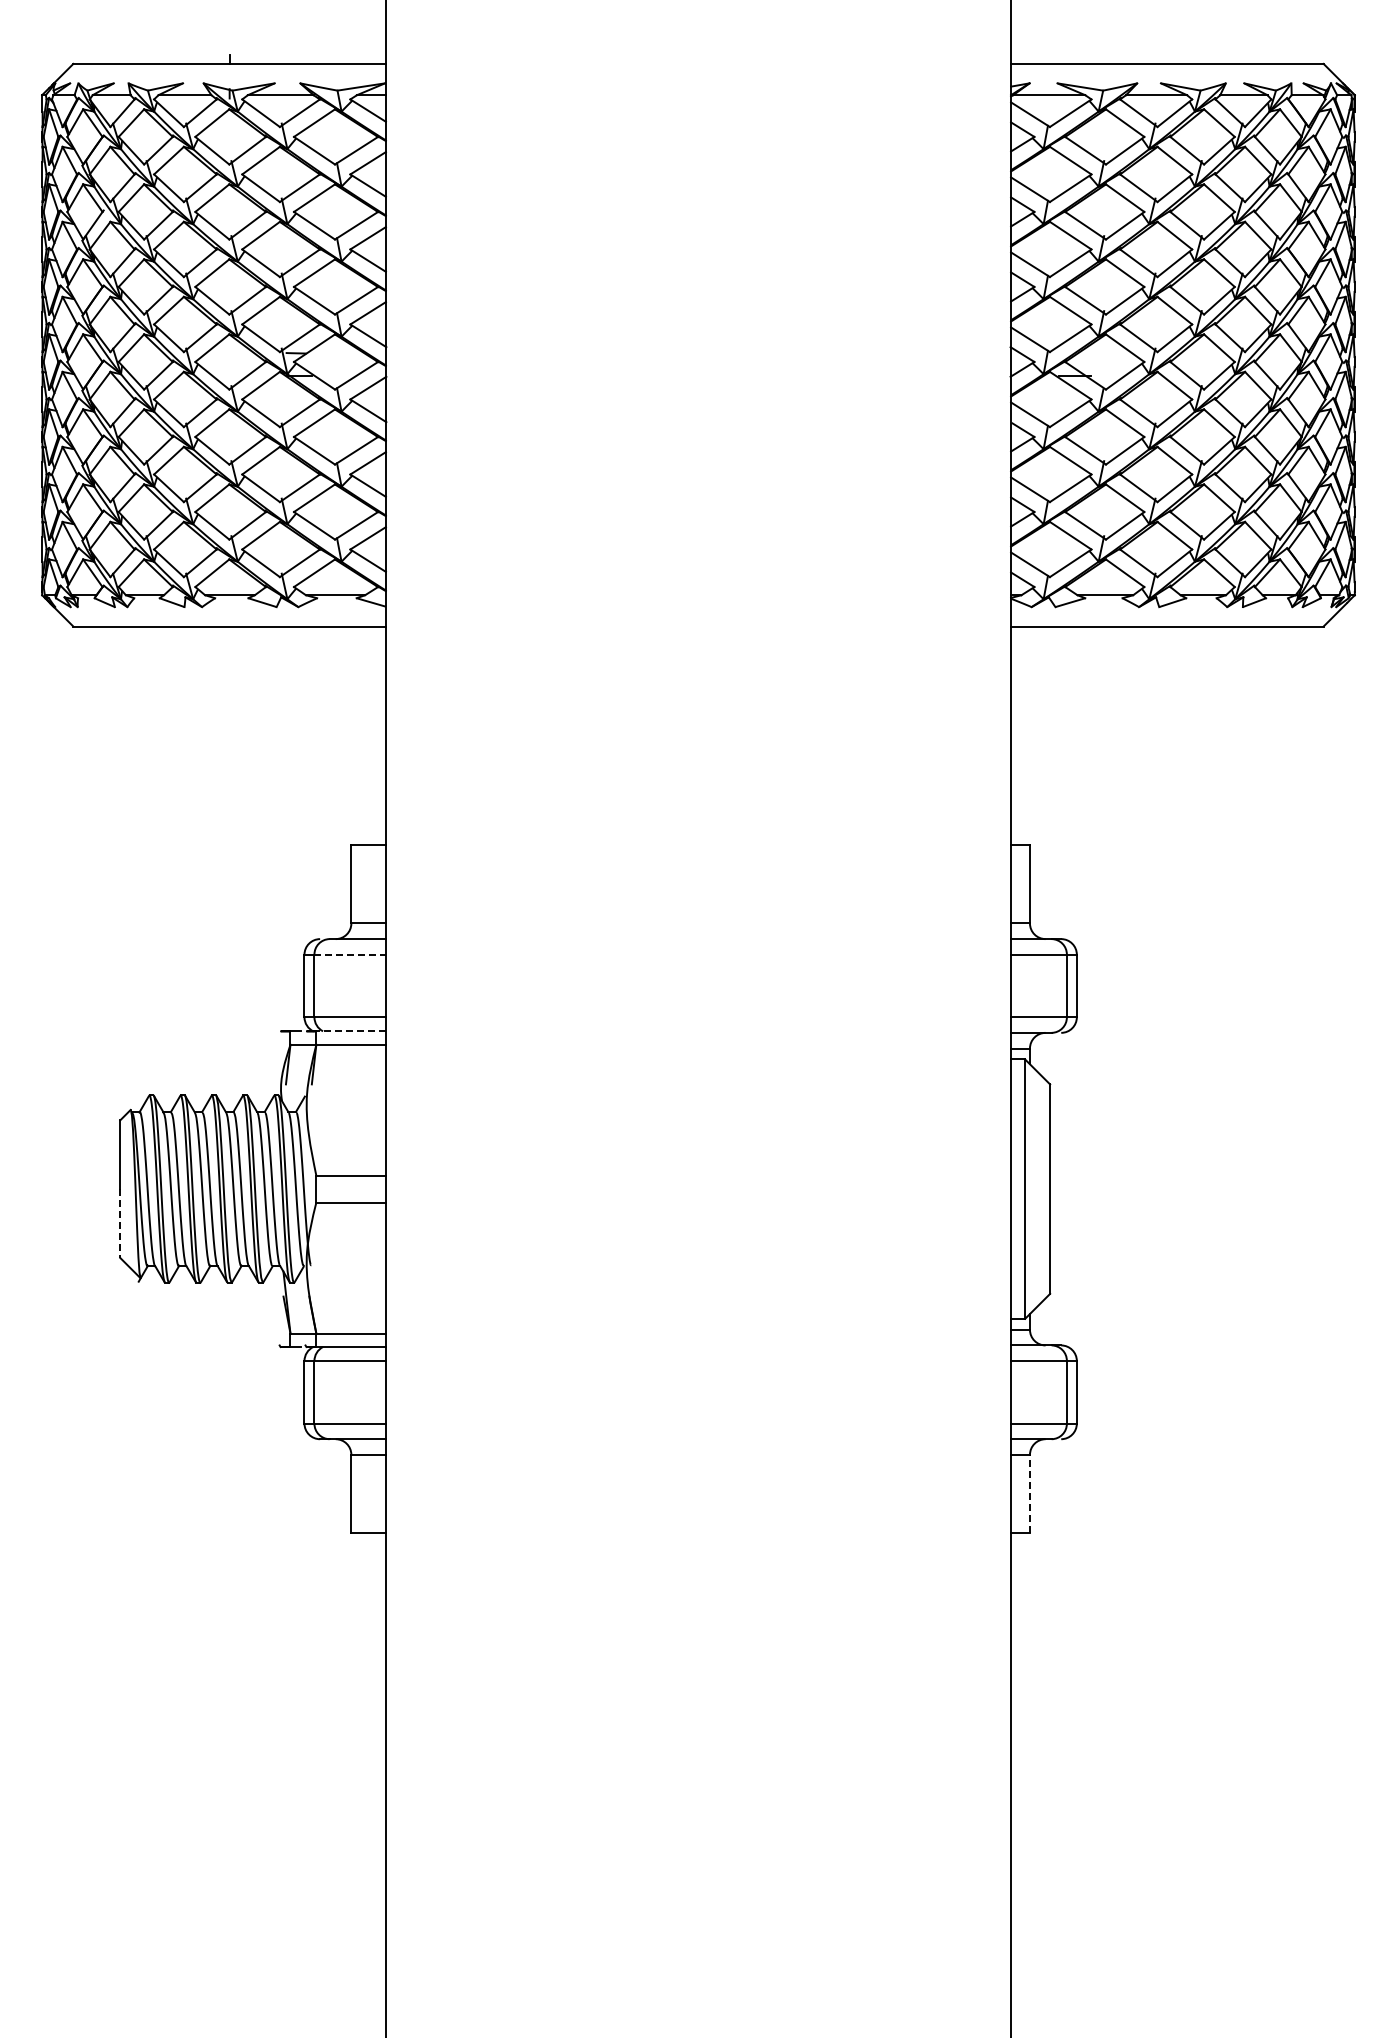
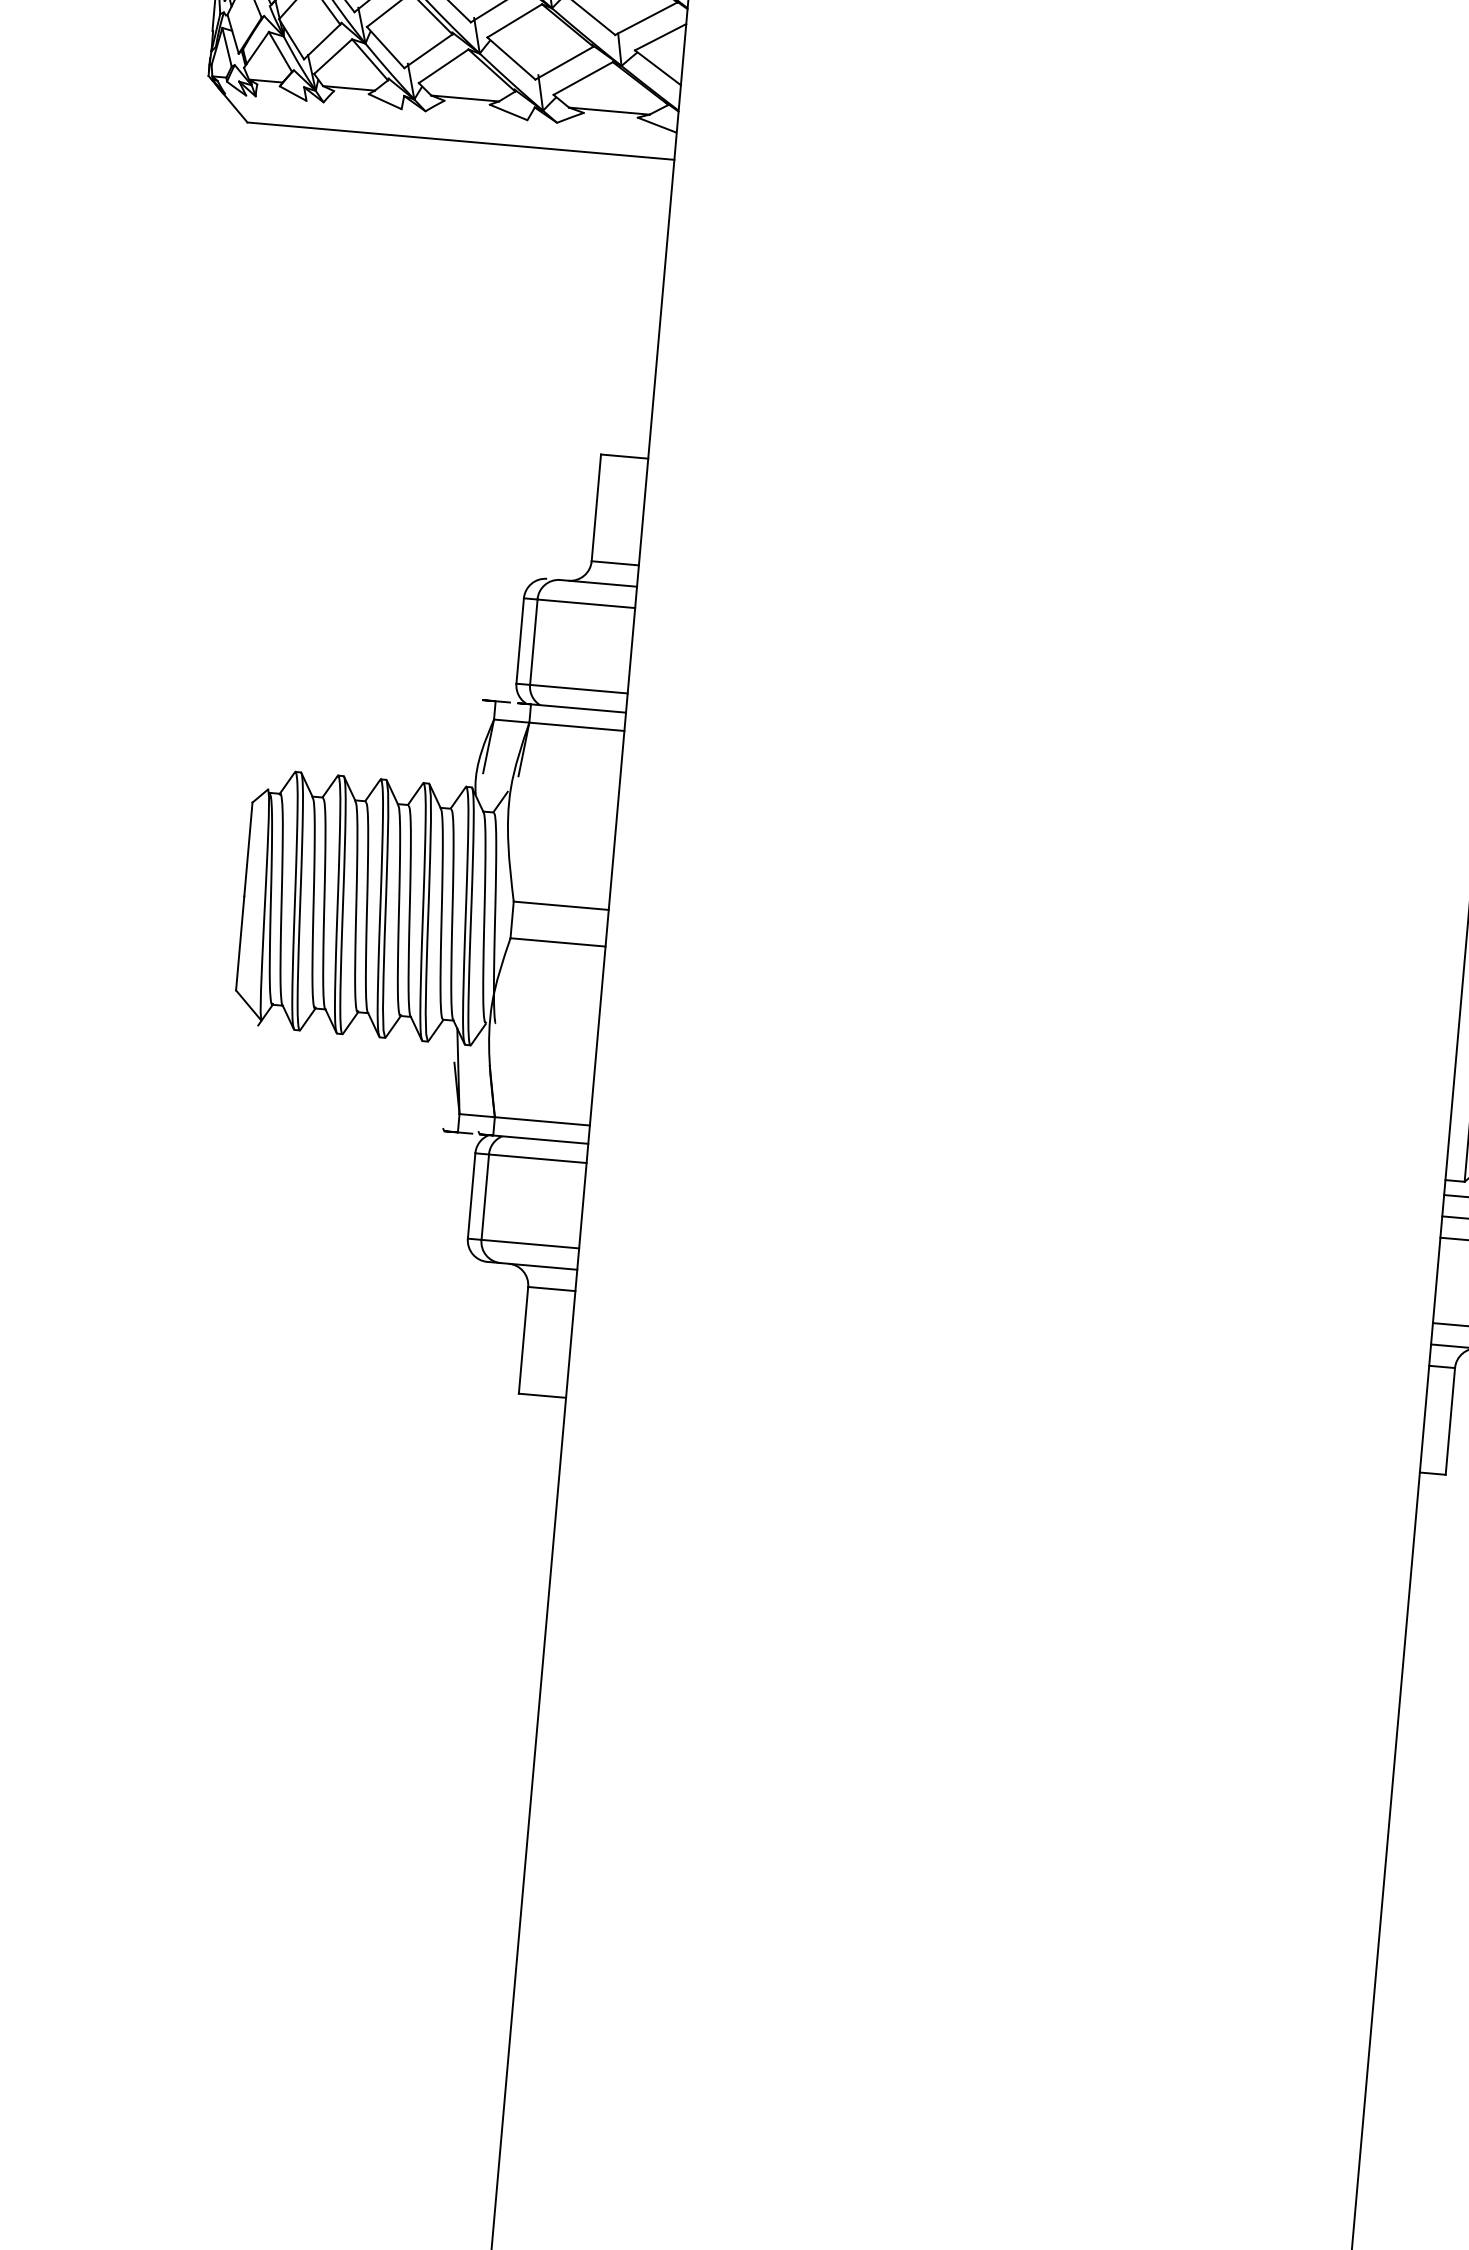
line: (350, 954) -> (586, 603), dashed -> solid
line: (351, 1031) -> (578, 708), dashed -> solid
line: (120, 1224) -> (240, 944), dashed -> solid
line: (1029, 1493) -> (1449, 1420), dashed -> solid

